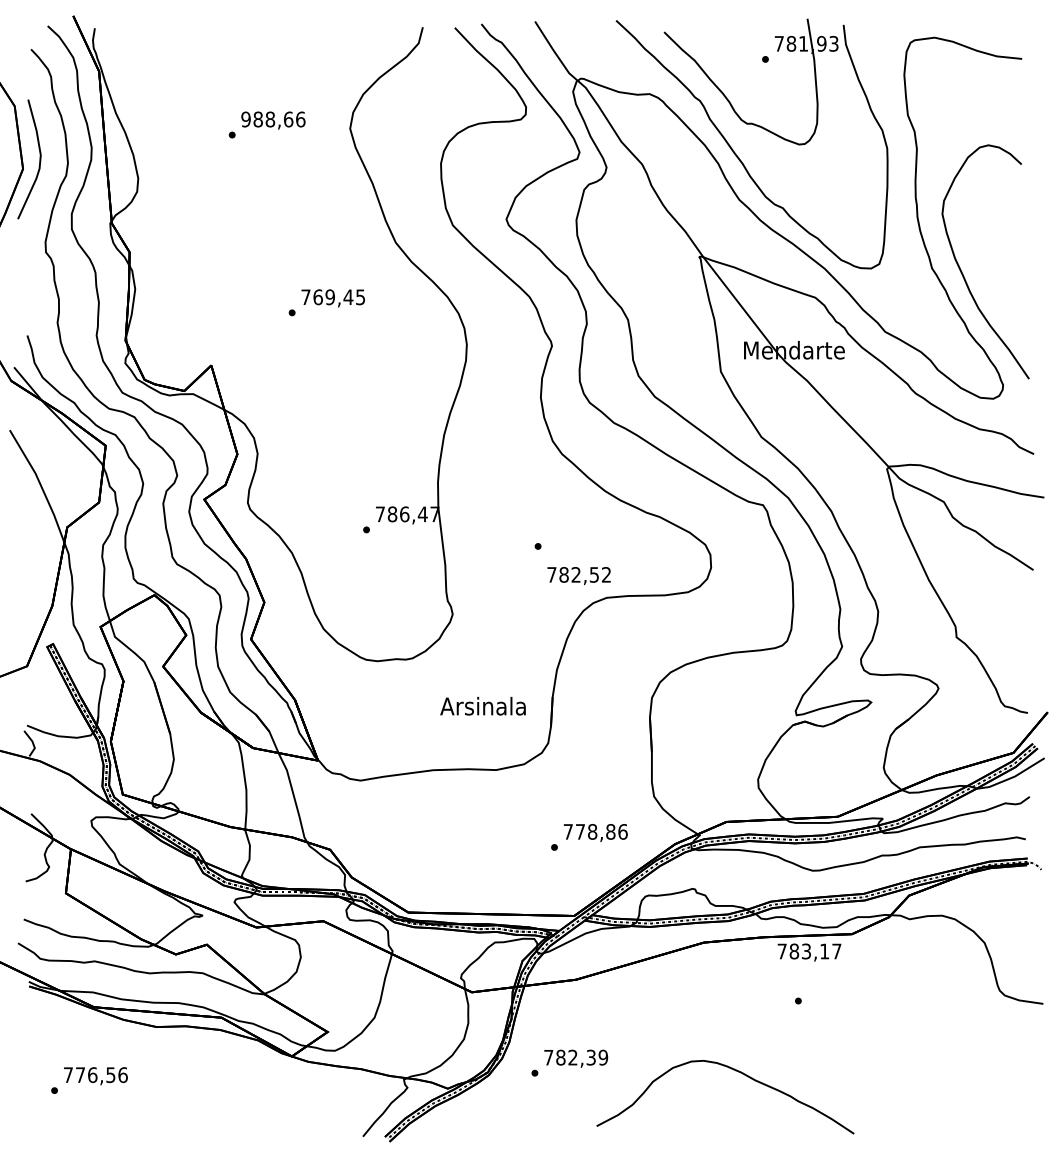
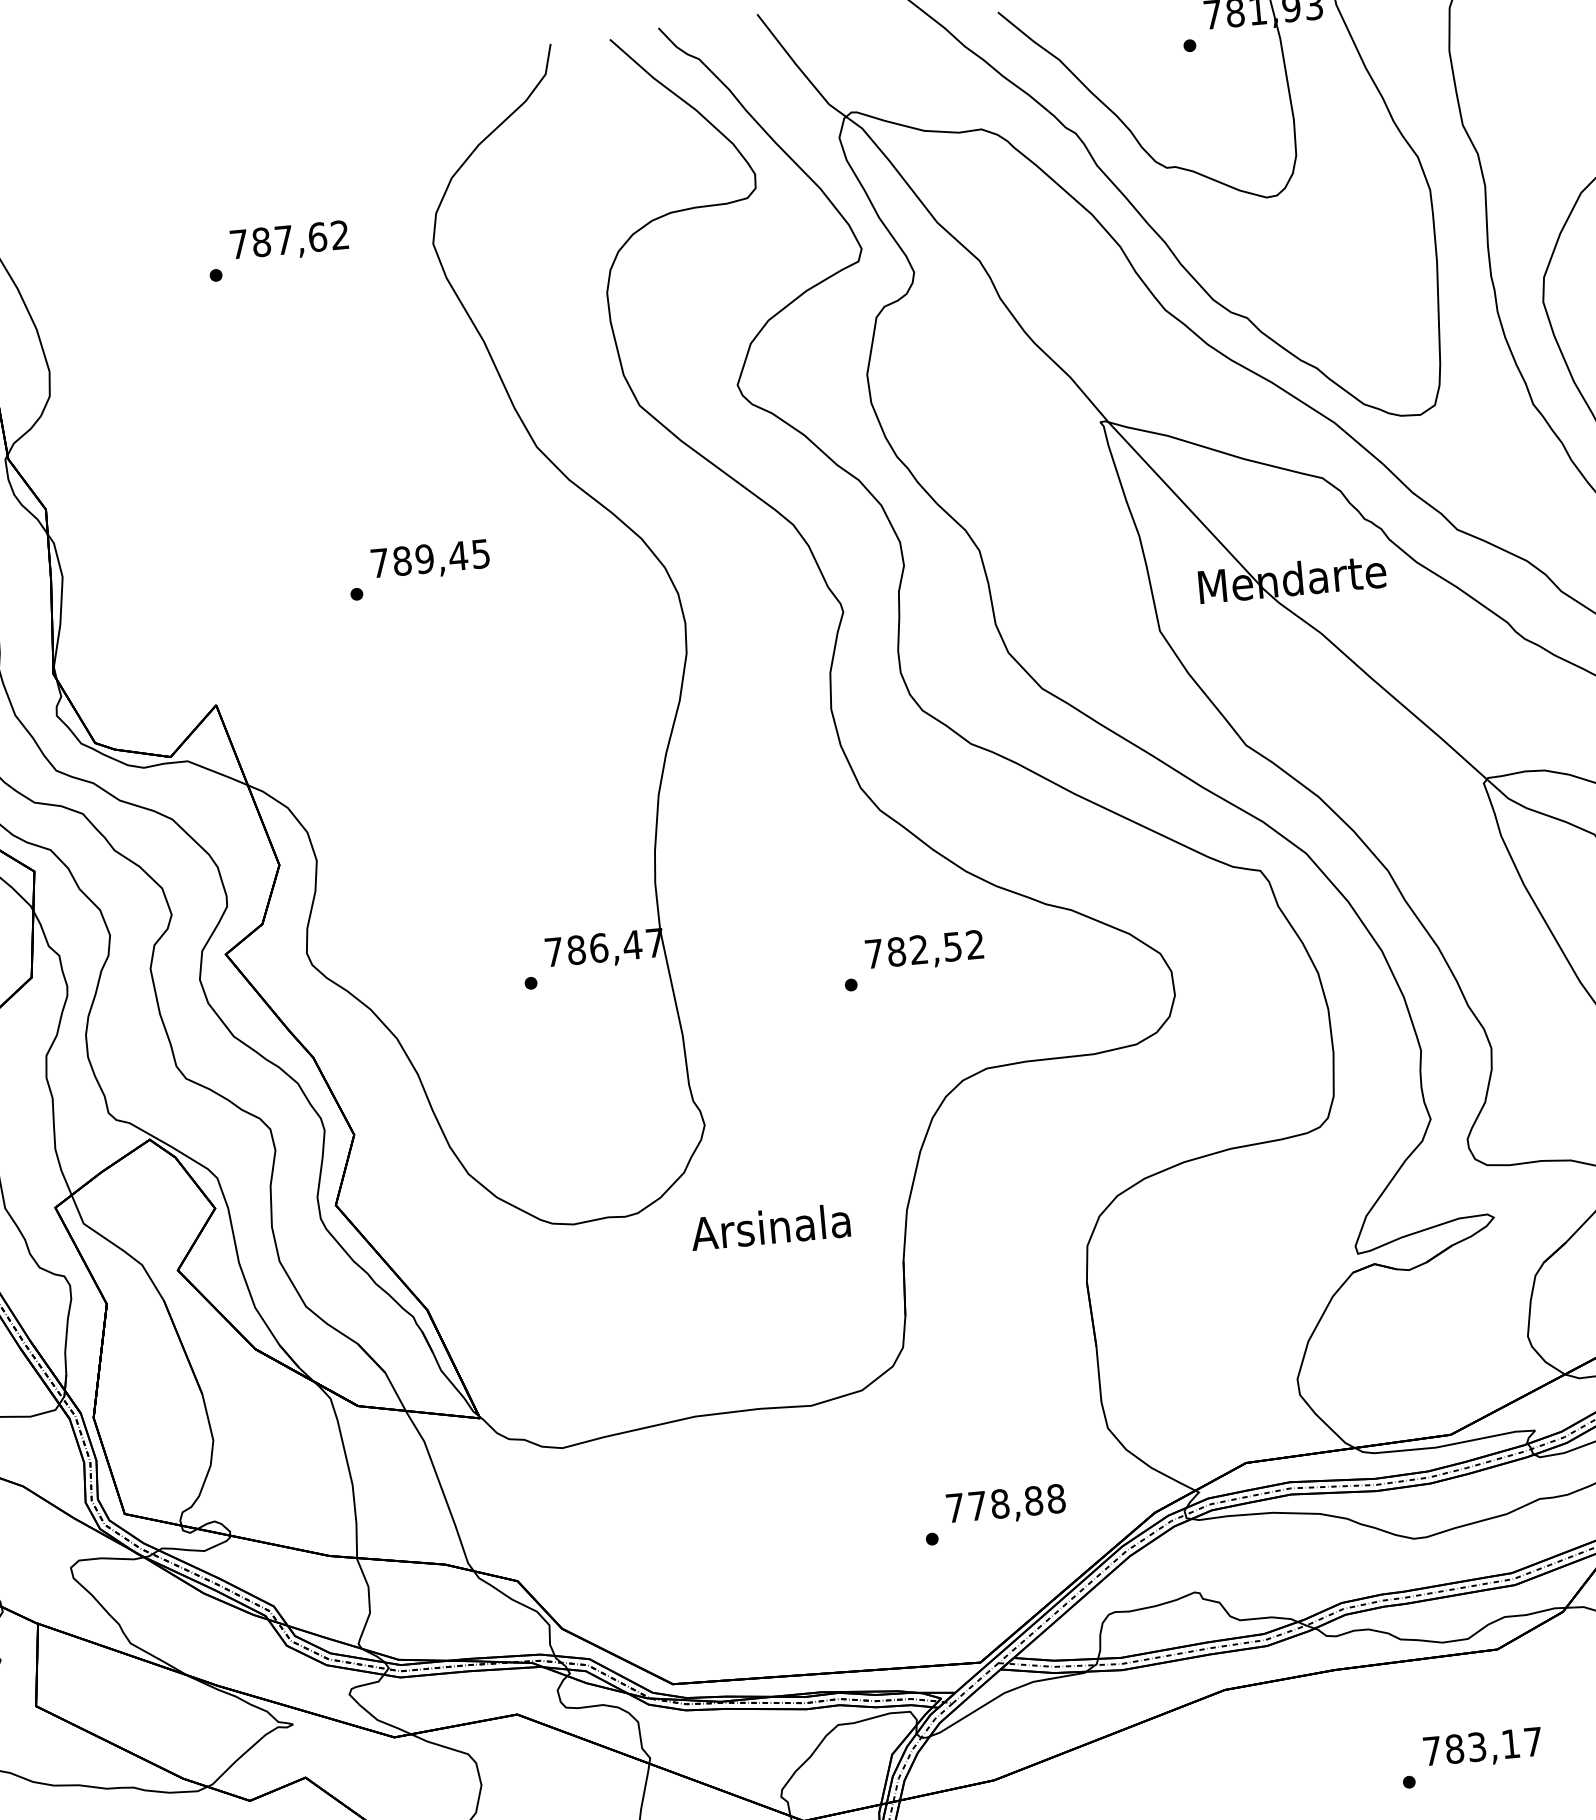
text: (273, 119) -> (289, 239), 988,66 -> 787,62
text: (317, 296) -> (401, 559), 769,45 -> 789,45
text: (578, 576) -> (923, 952), moved
text: (482, 706) -> (769, 1227), moved
text: (622, 831) -> (1055, 1498), 778,86 -> 778,88
text: (809, 952) -> (1482, 1748), moved

